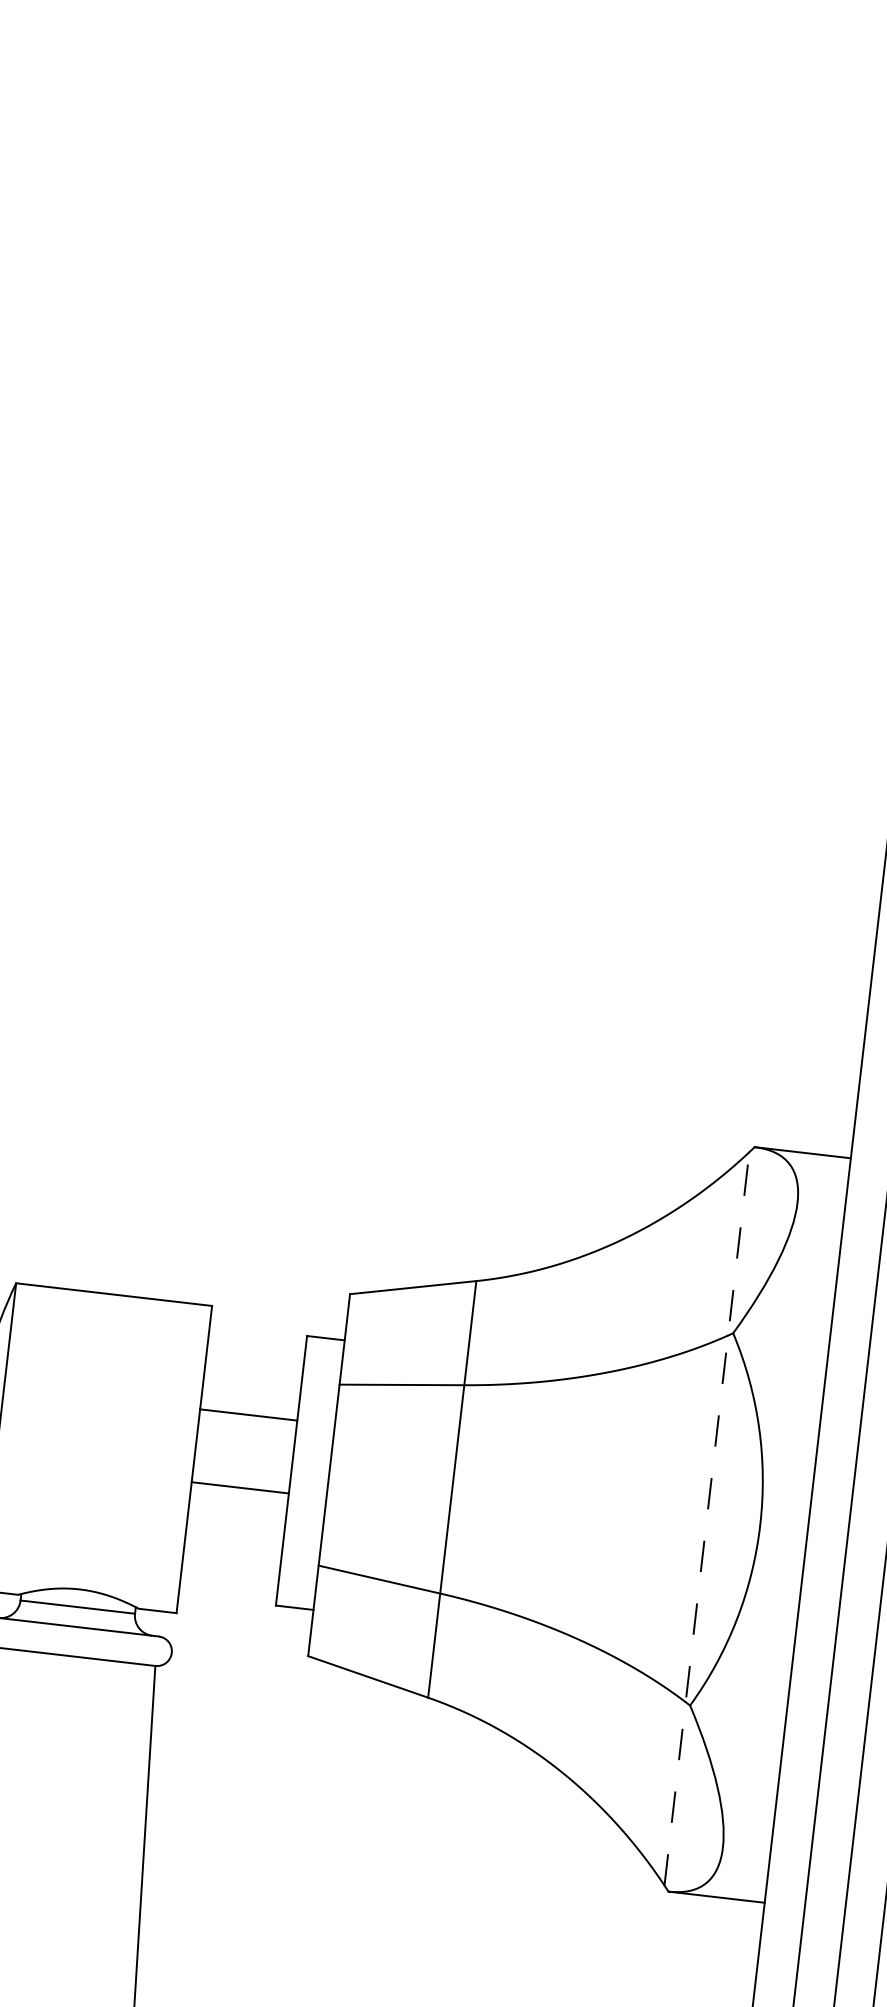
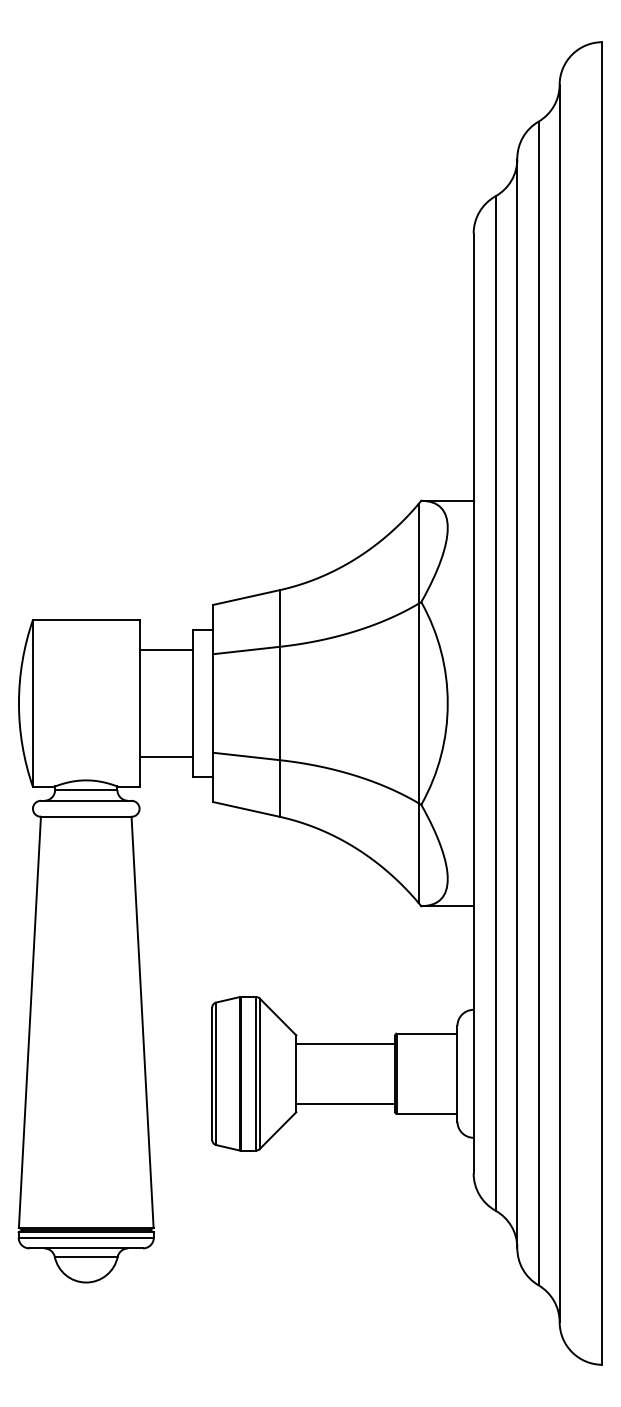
line: (247, 1415) -> (165, 650), moved
line: (239, 1487) -> (165, 756), moved
line: (706, 1518) -> (418, 703), dashed -> solid

